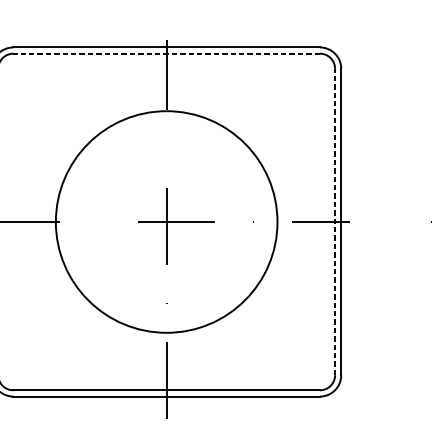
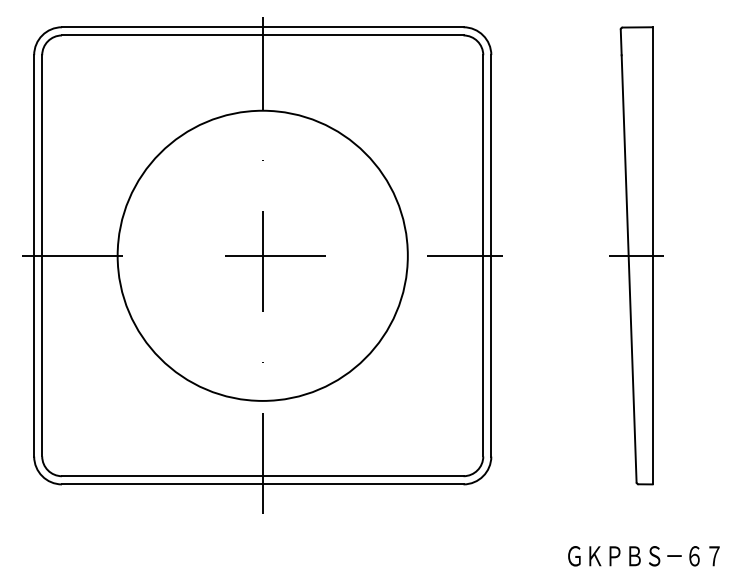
line: (166, 53) -> (262, 35), dashed -> solid
line: (335, 221) -> (483, 255), dashed -> solid

